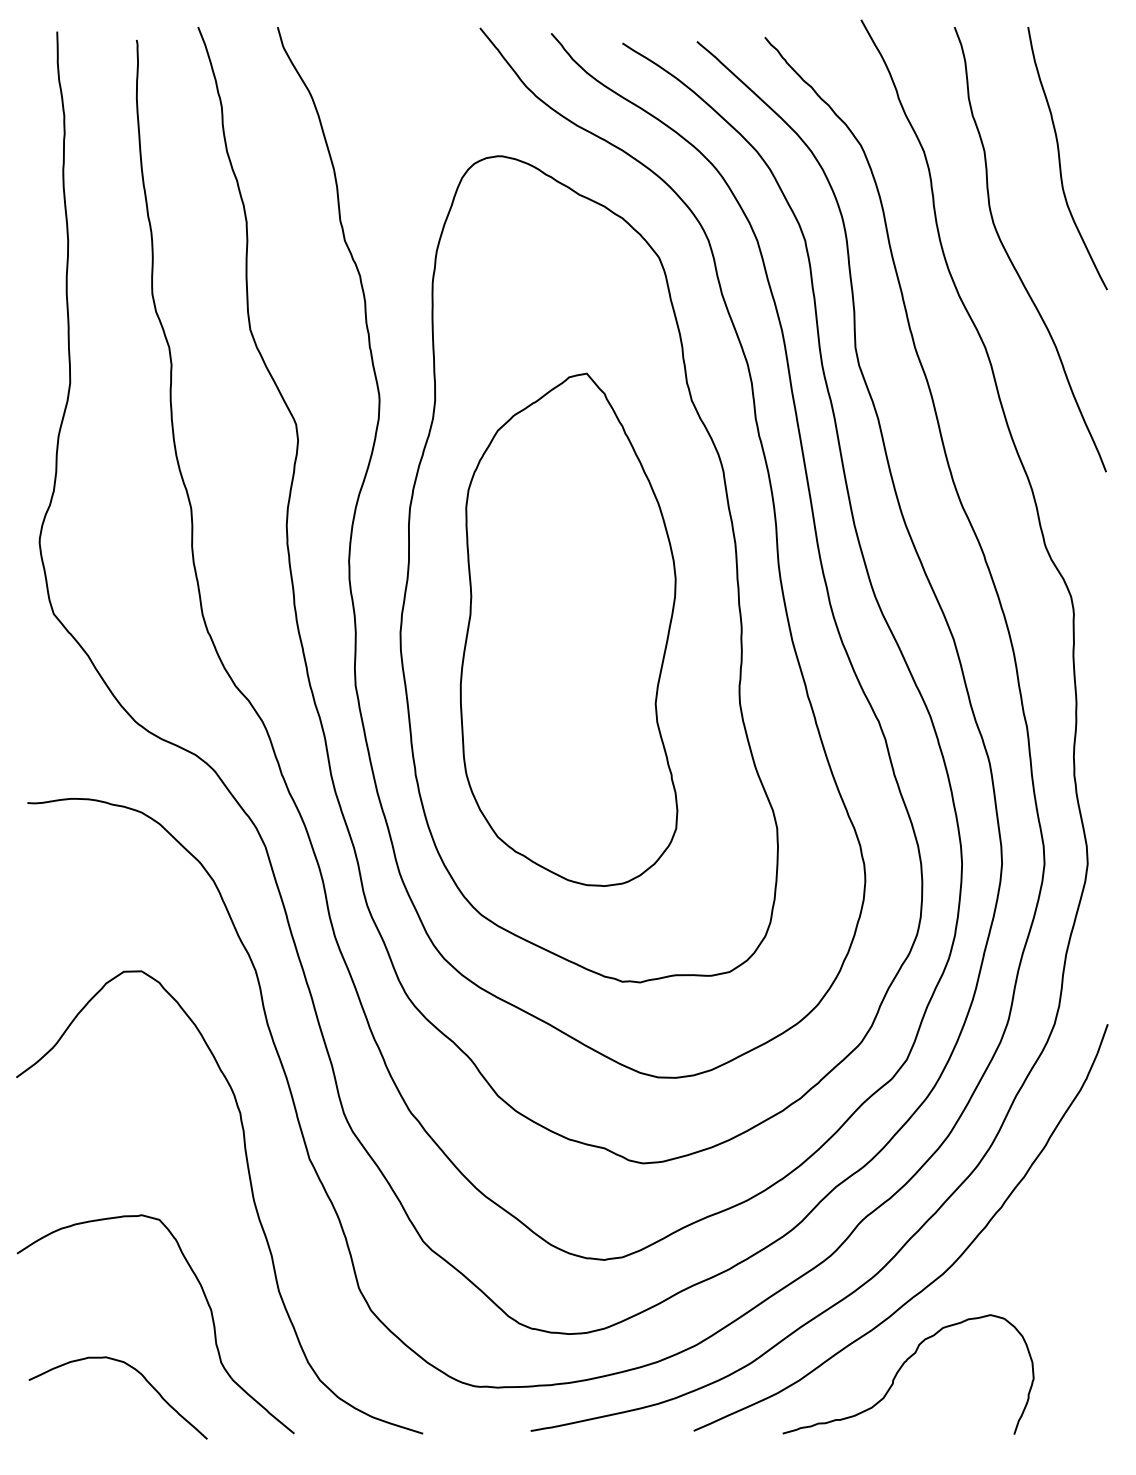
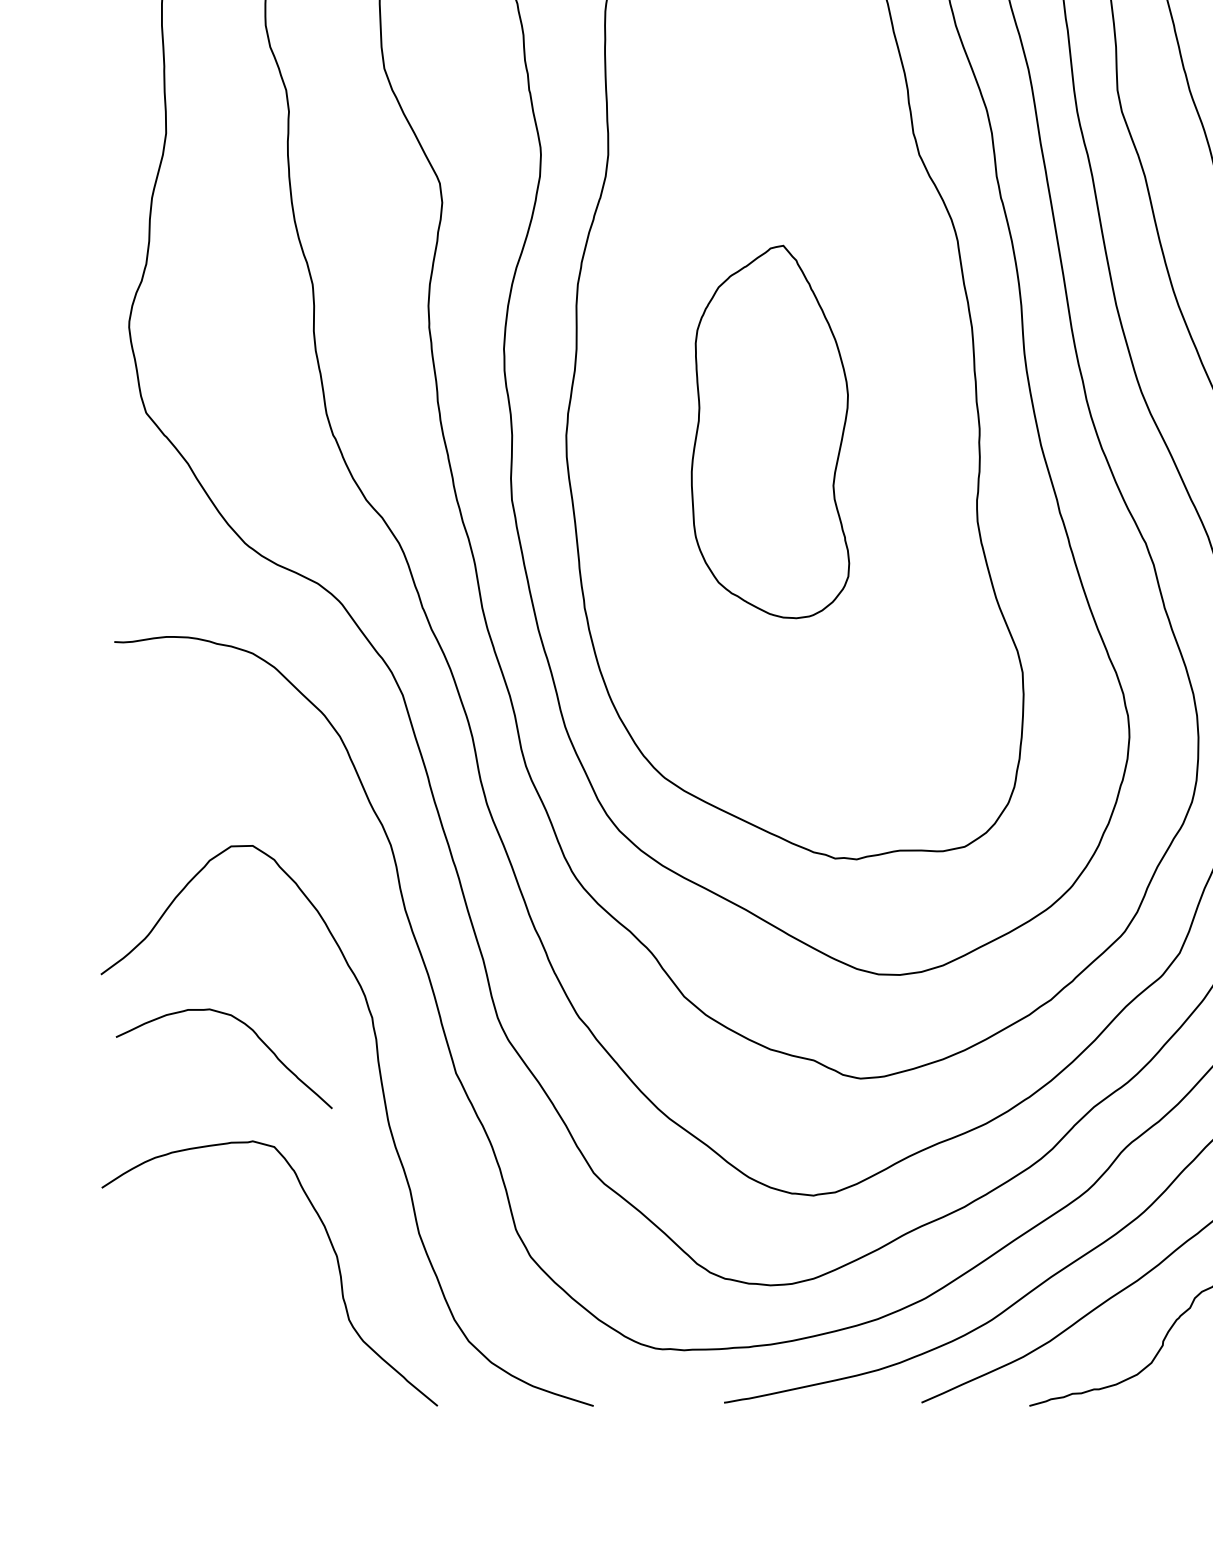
part: (568, 629) -> (769, 431), size x0.6
curve: (138, 1373) -> (248, 1029), moved

